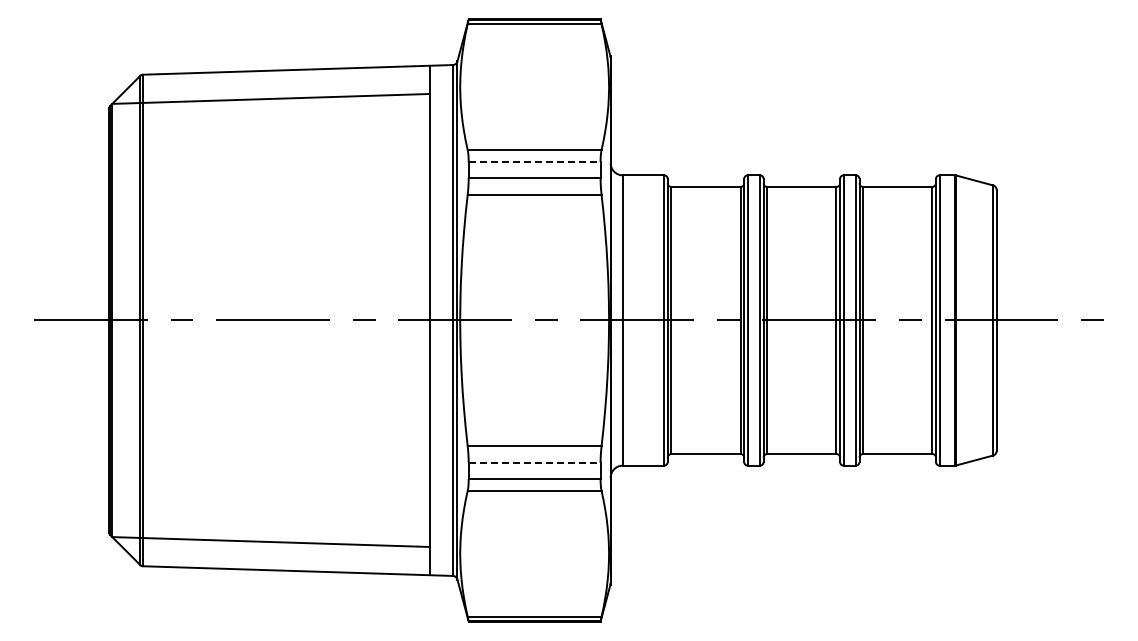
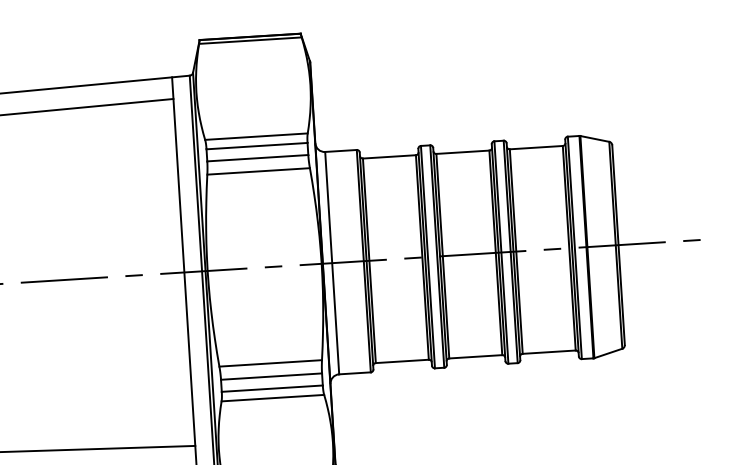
line: (534, 162) -> (256, 146), dashed -> solid
line: (534, 463) -> (271, 376), dashed -> solid

